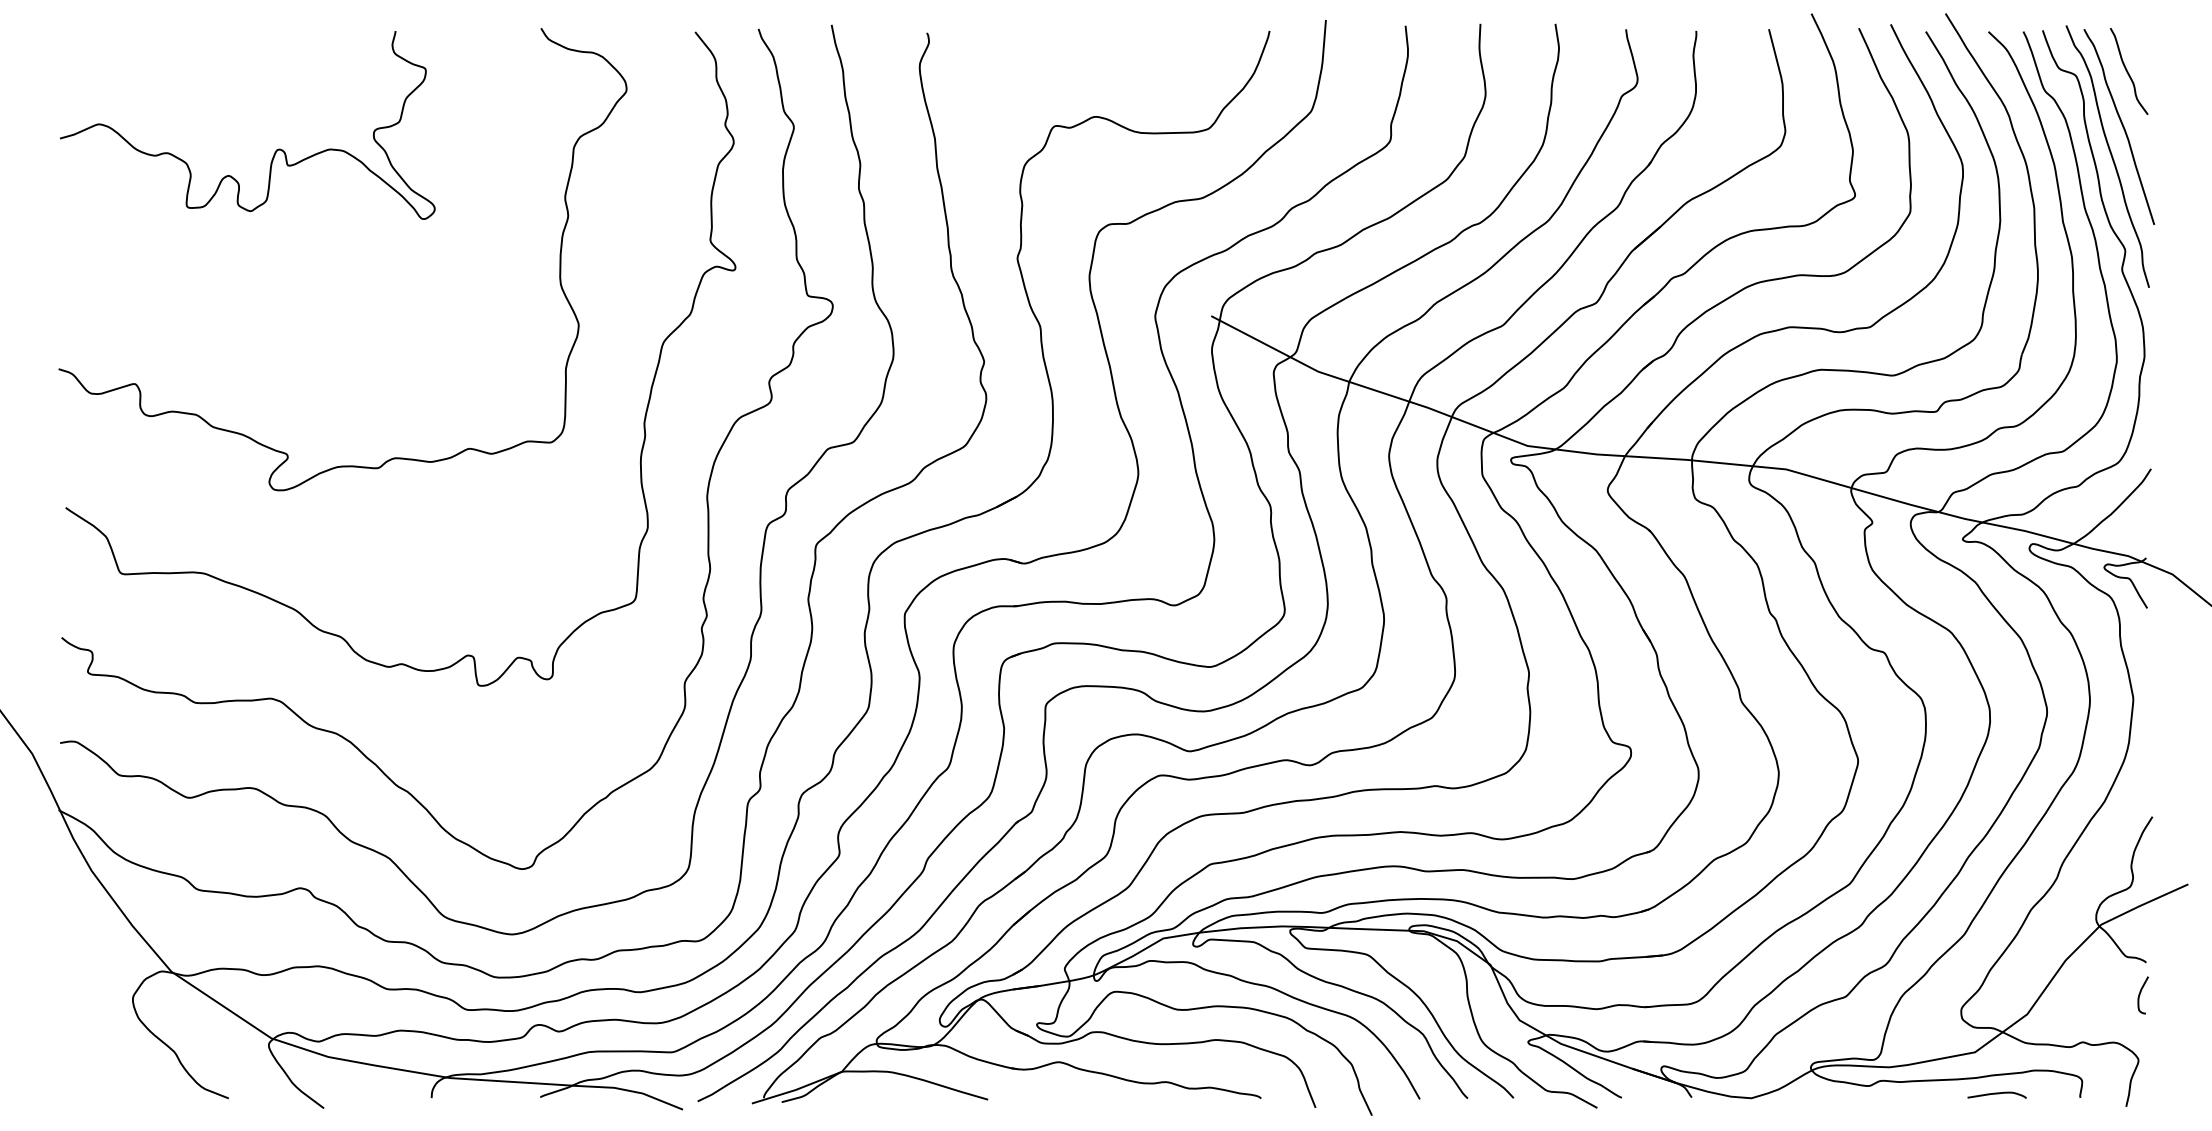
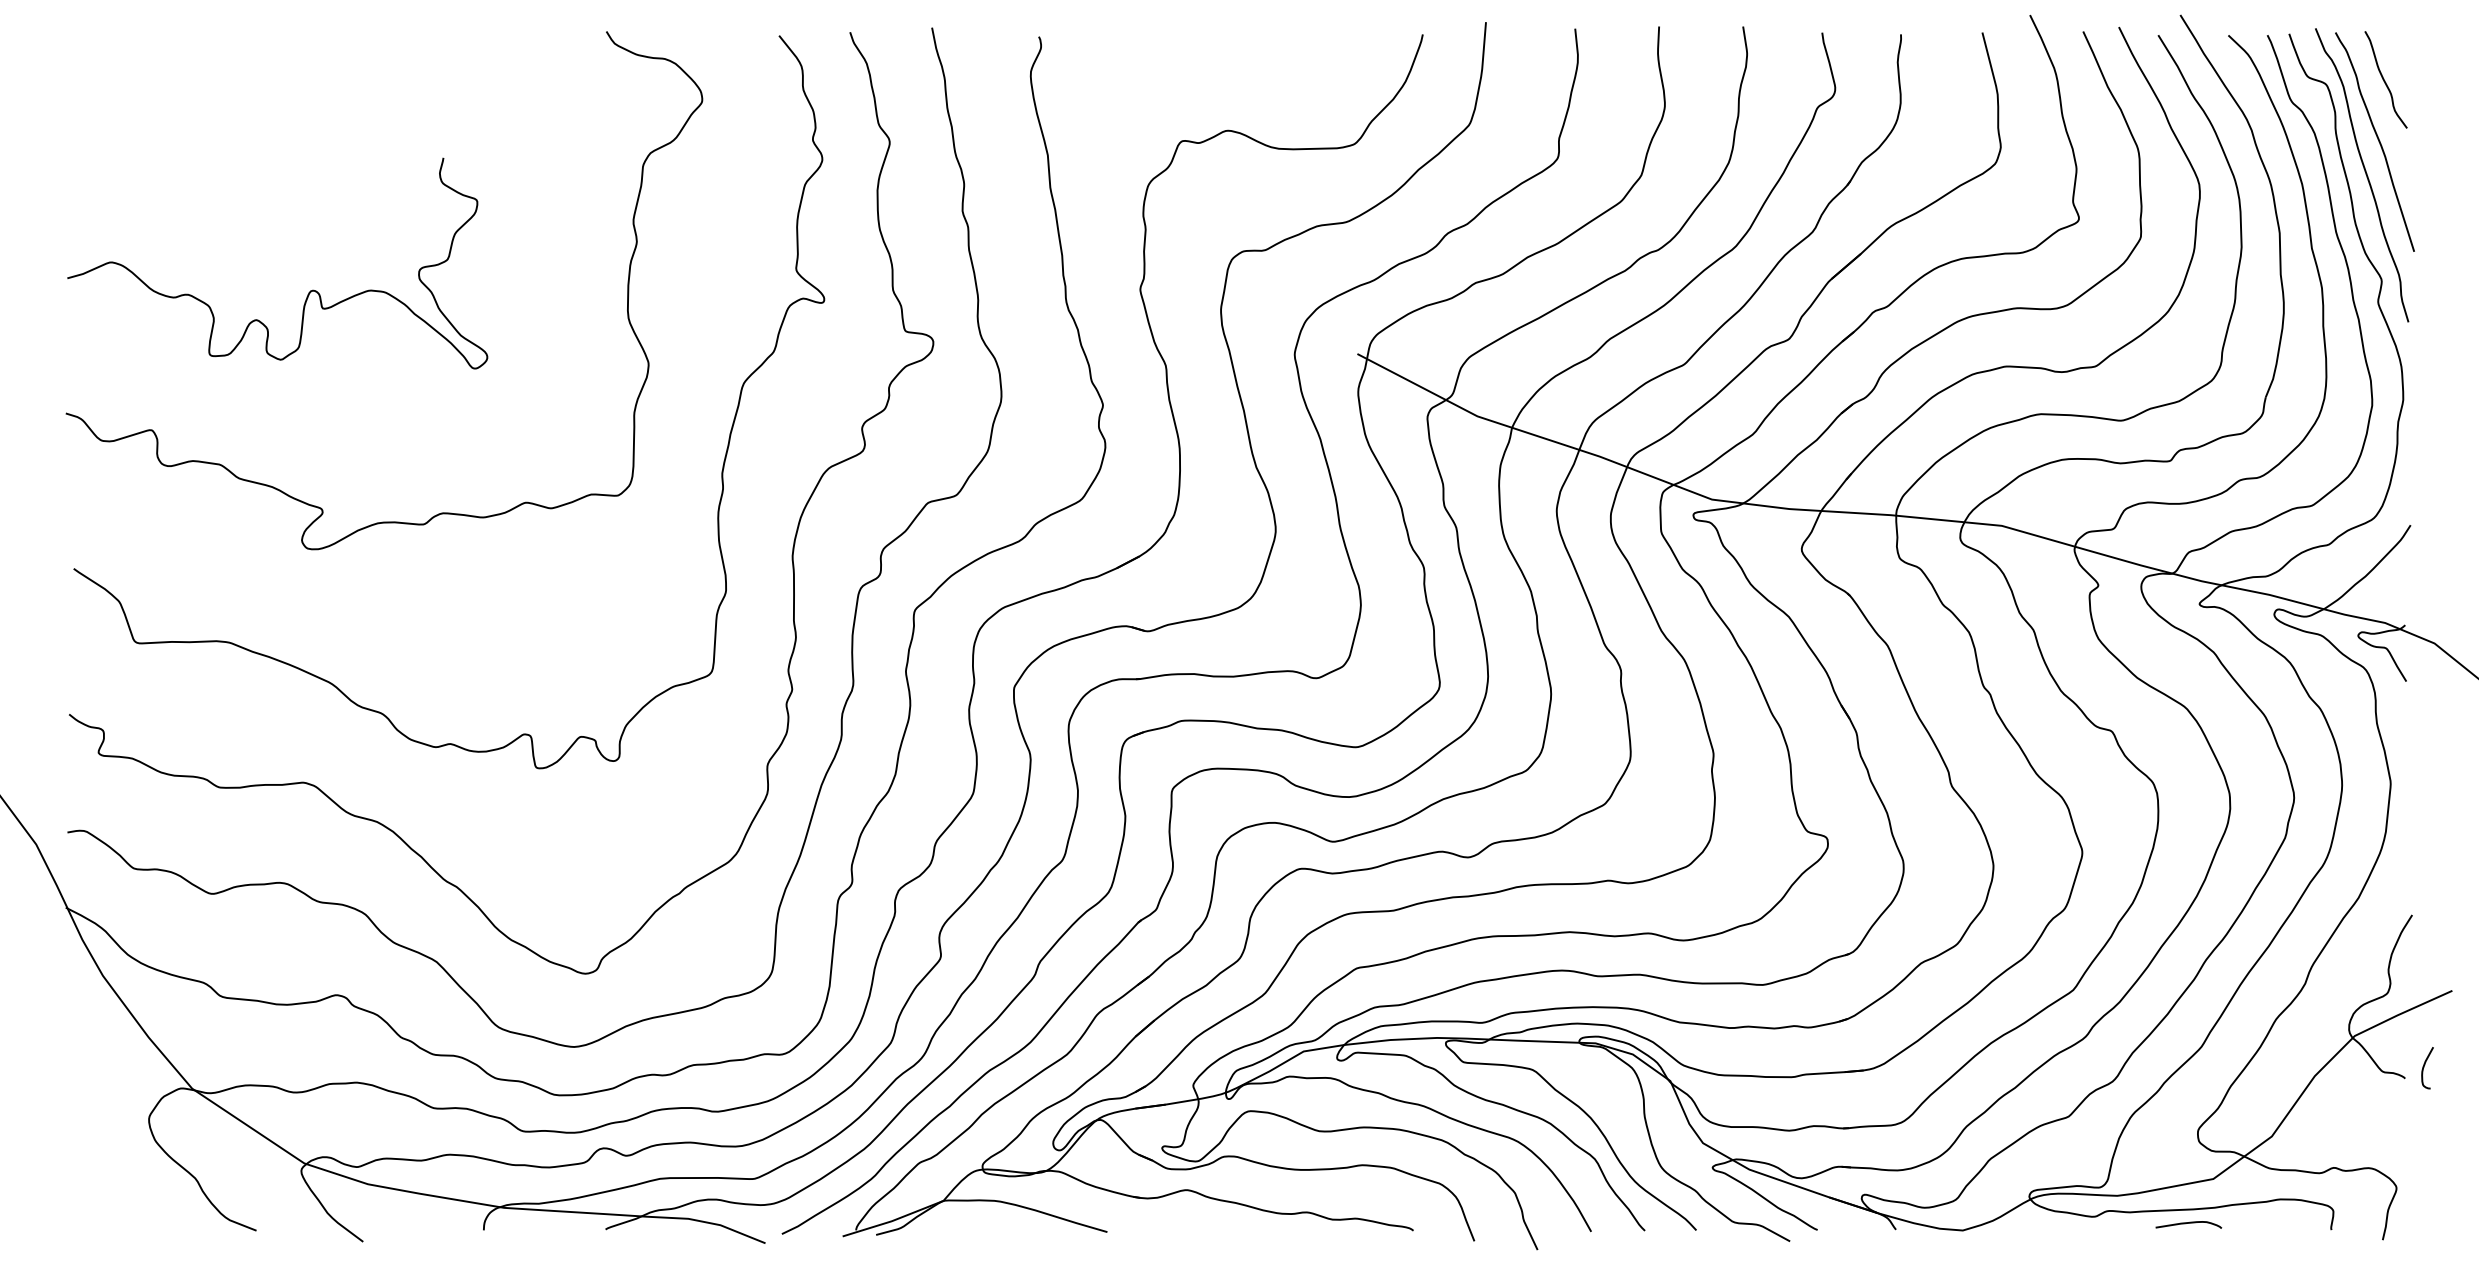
curve: (275, 150) -> (308, 291), moved
curve: (2140, 995) -> (2424, 1068), moved
curve: (1996, 1094) -> (2188, 1224), moved

